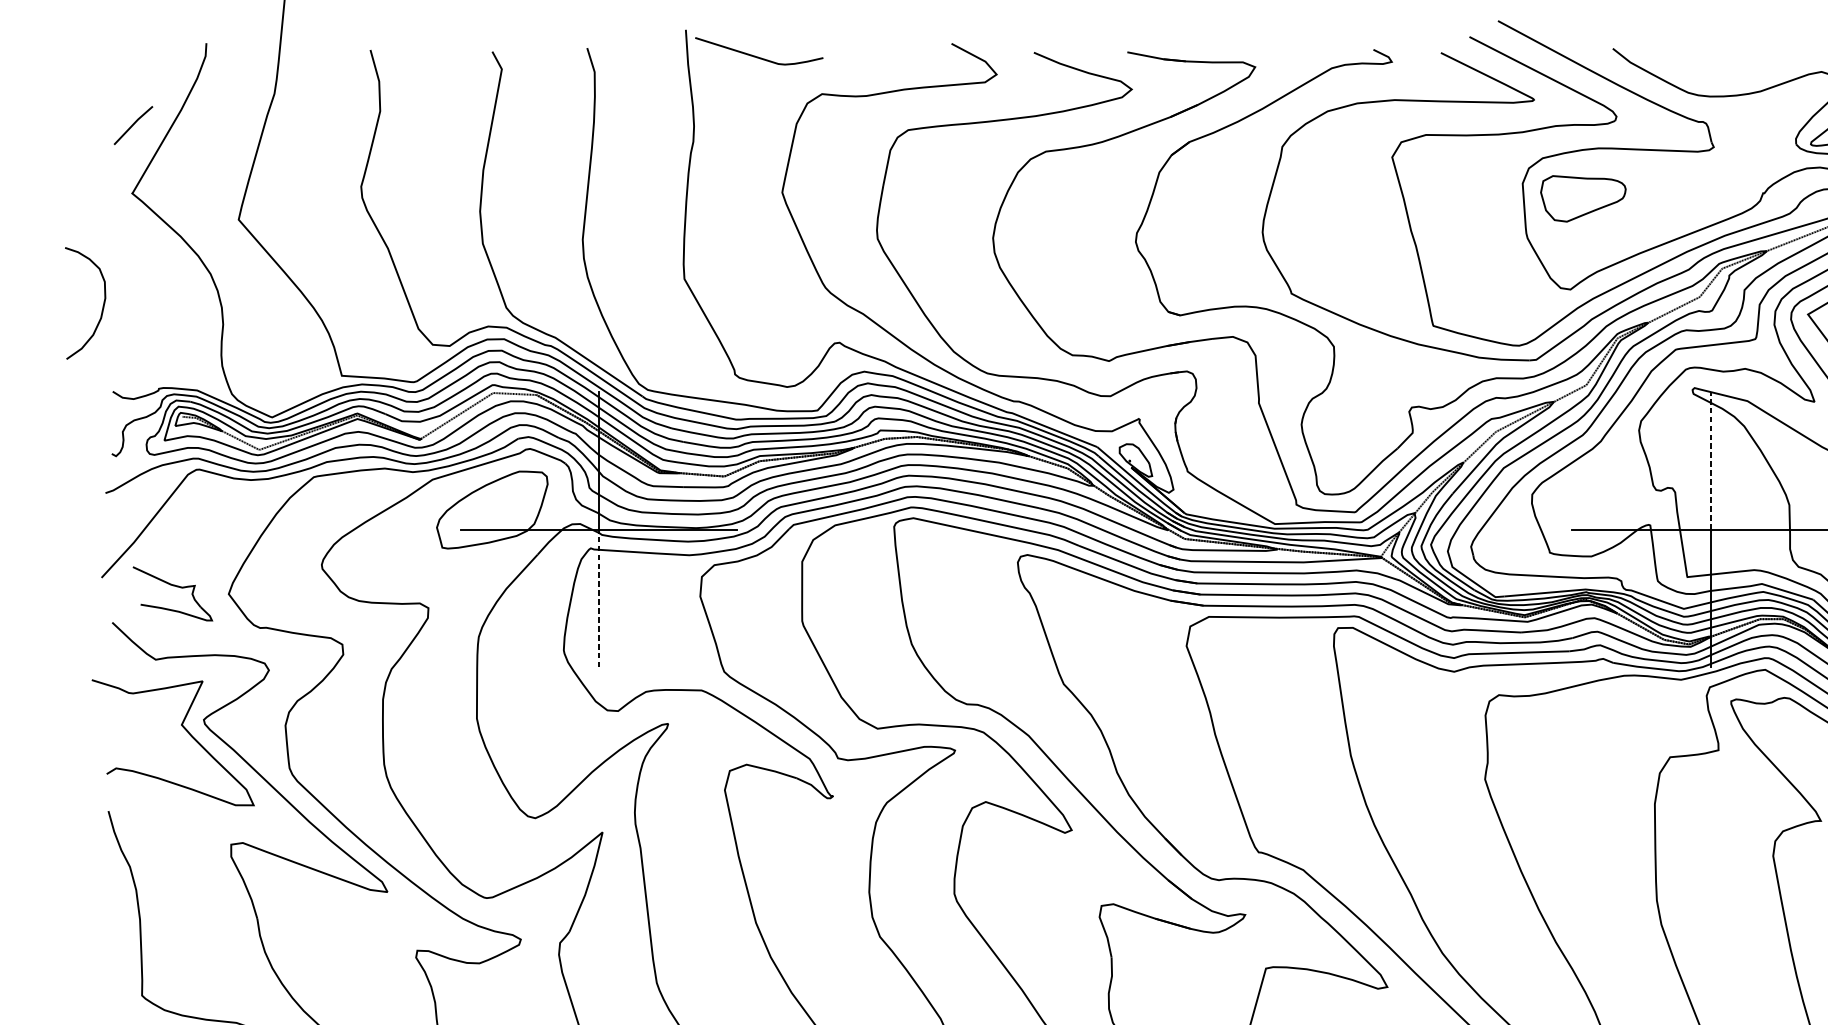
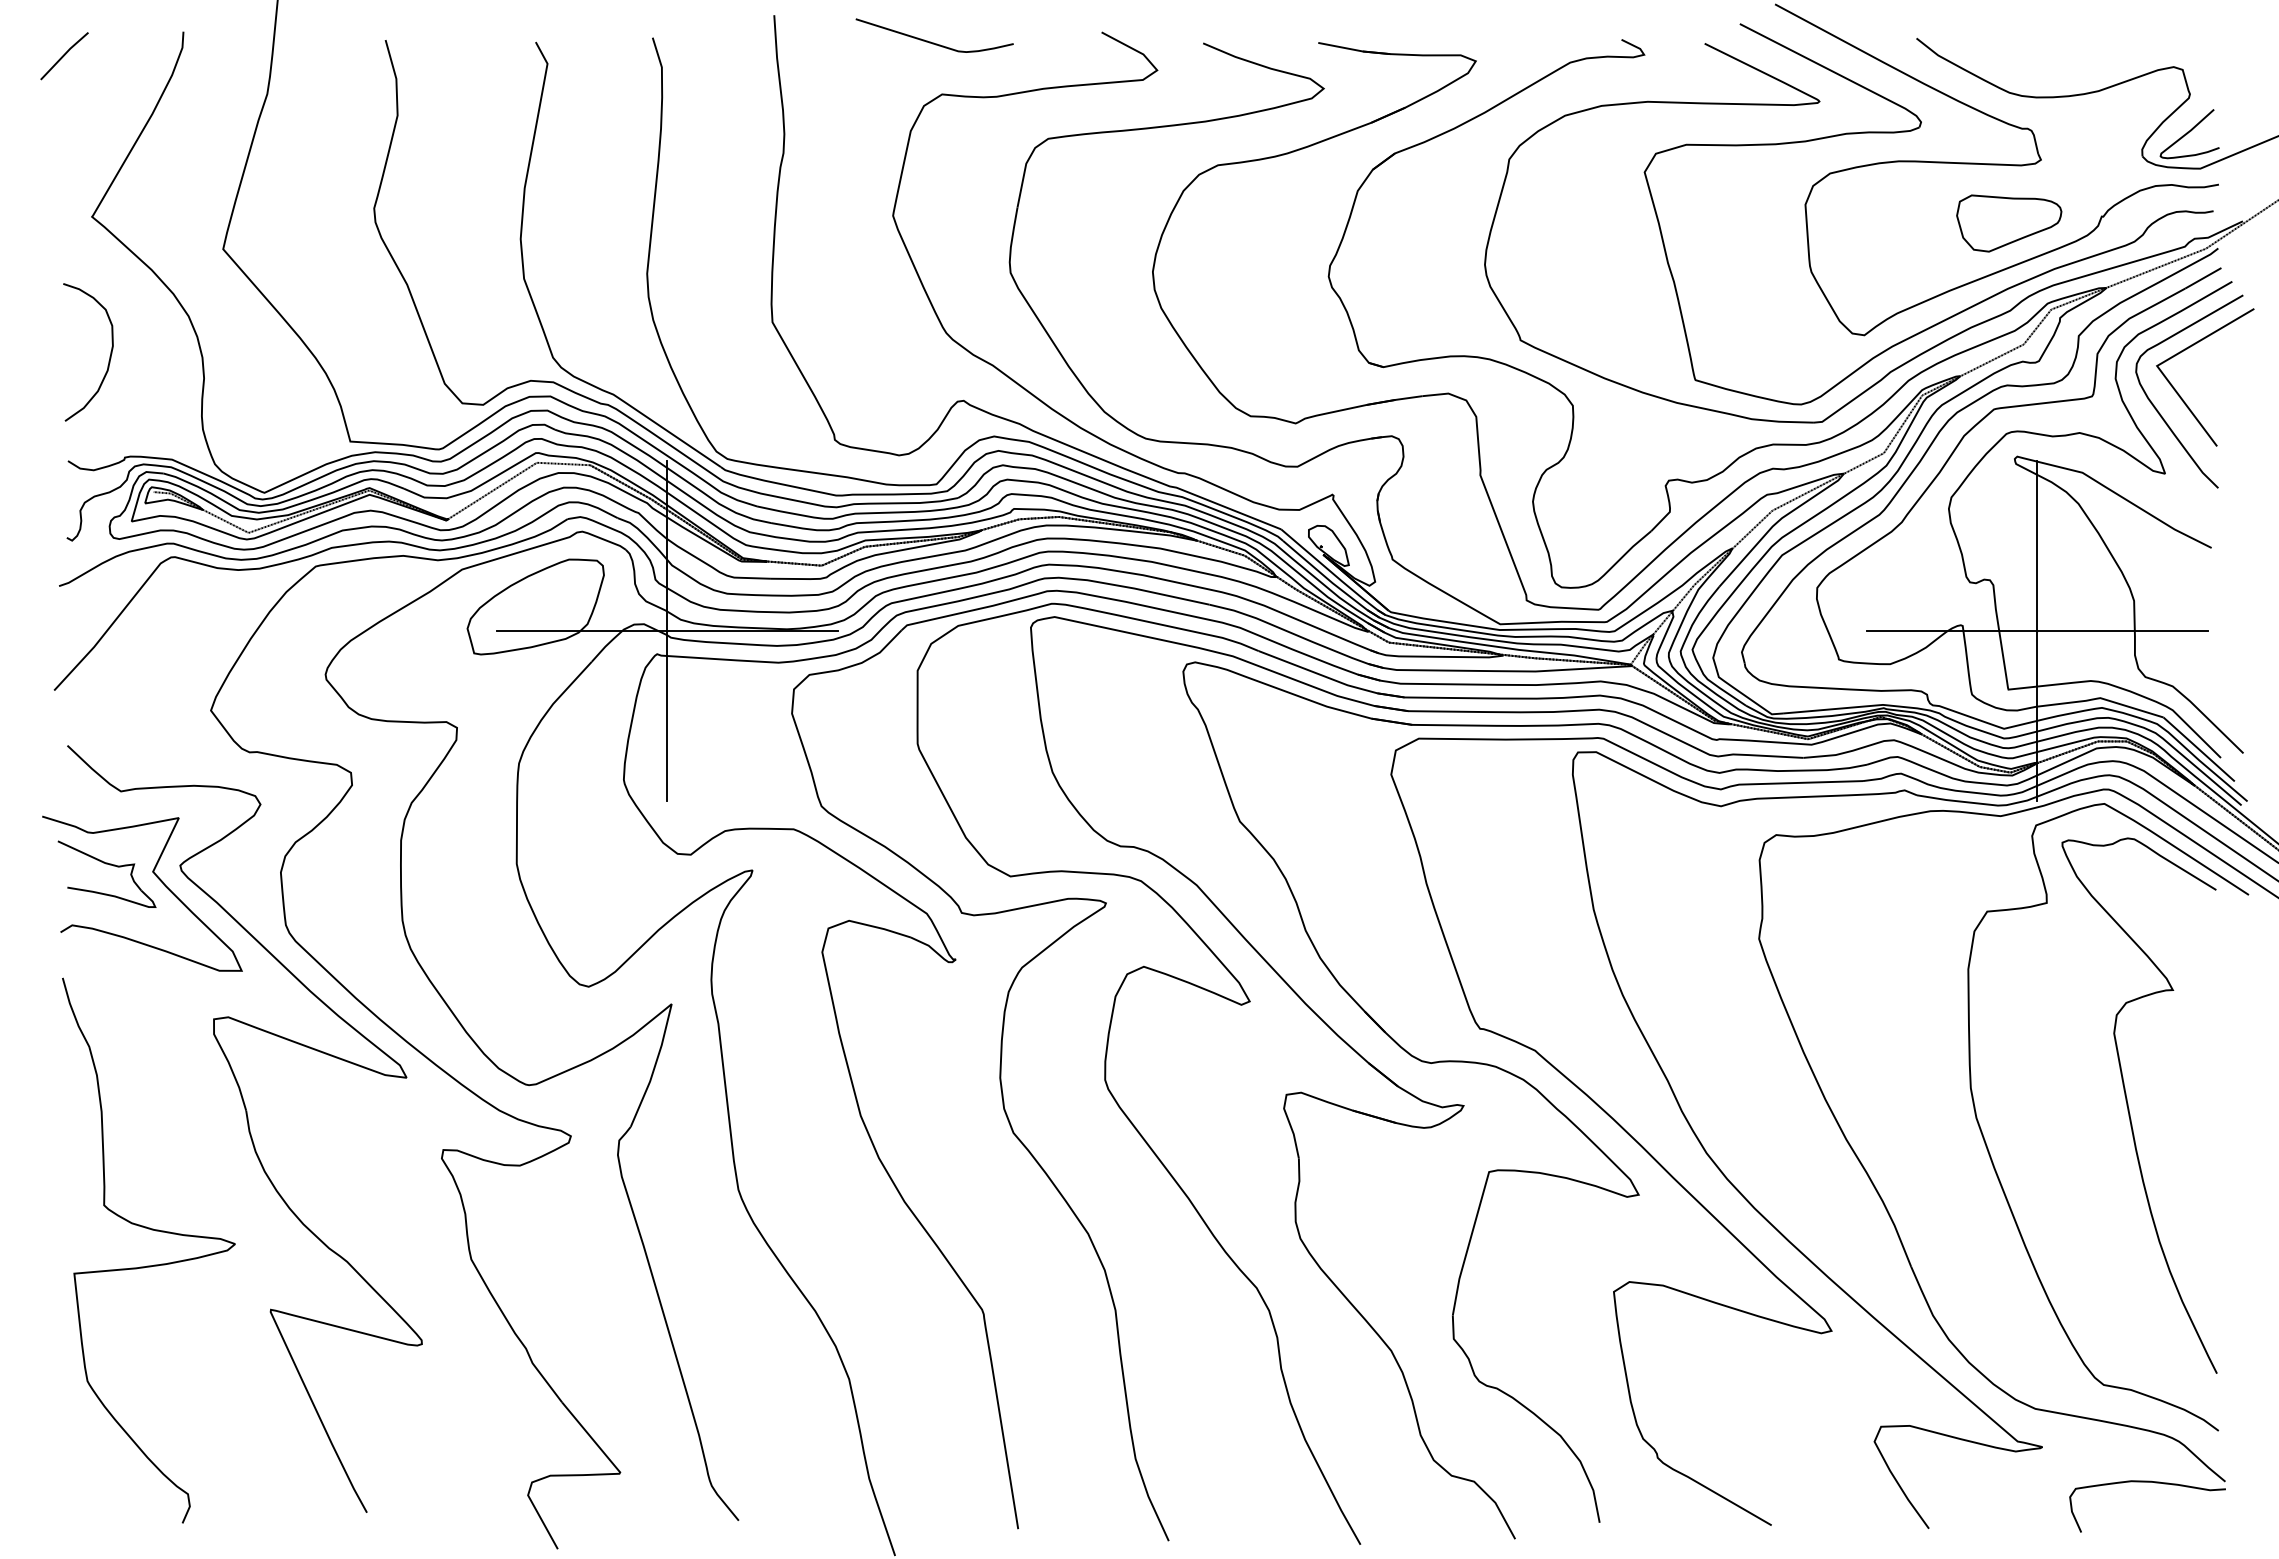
curve: (759, 56) -> (934, 42), moved
line: (133, 125) -> (64, 56), moved
part: (1583, 198) -> (2009, 223), moved
curve: (102, 306) -> (109, 356), moved
line: (1710, 460) -> (2037, 545), dashed -> solid
part: (174, 586) -> (109, 865), moved
line: (599, 598) -> (667, 715), dashed -> solid

